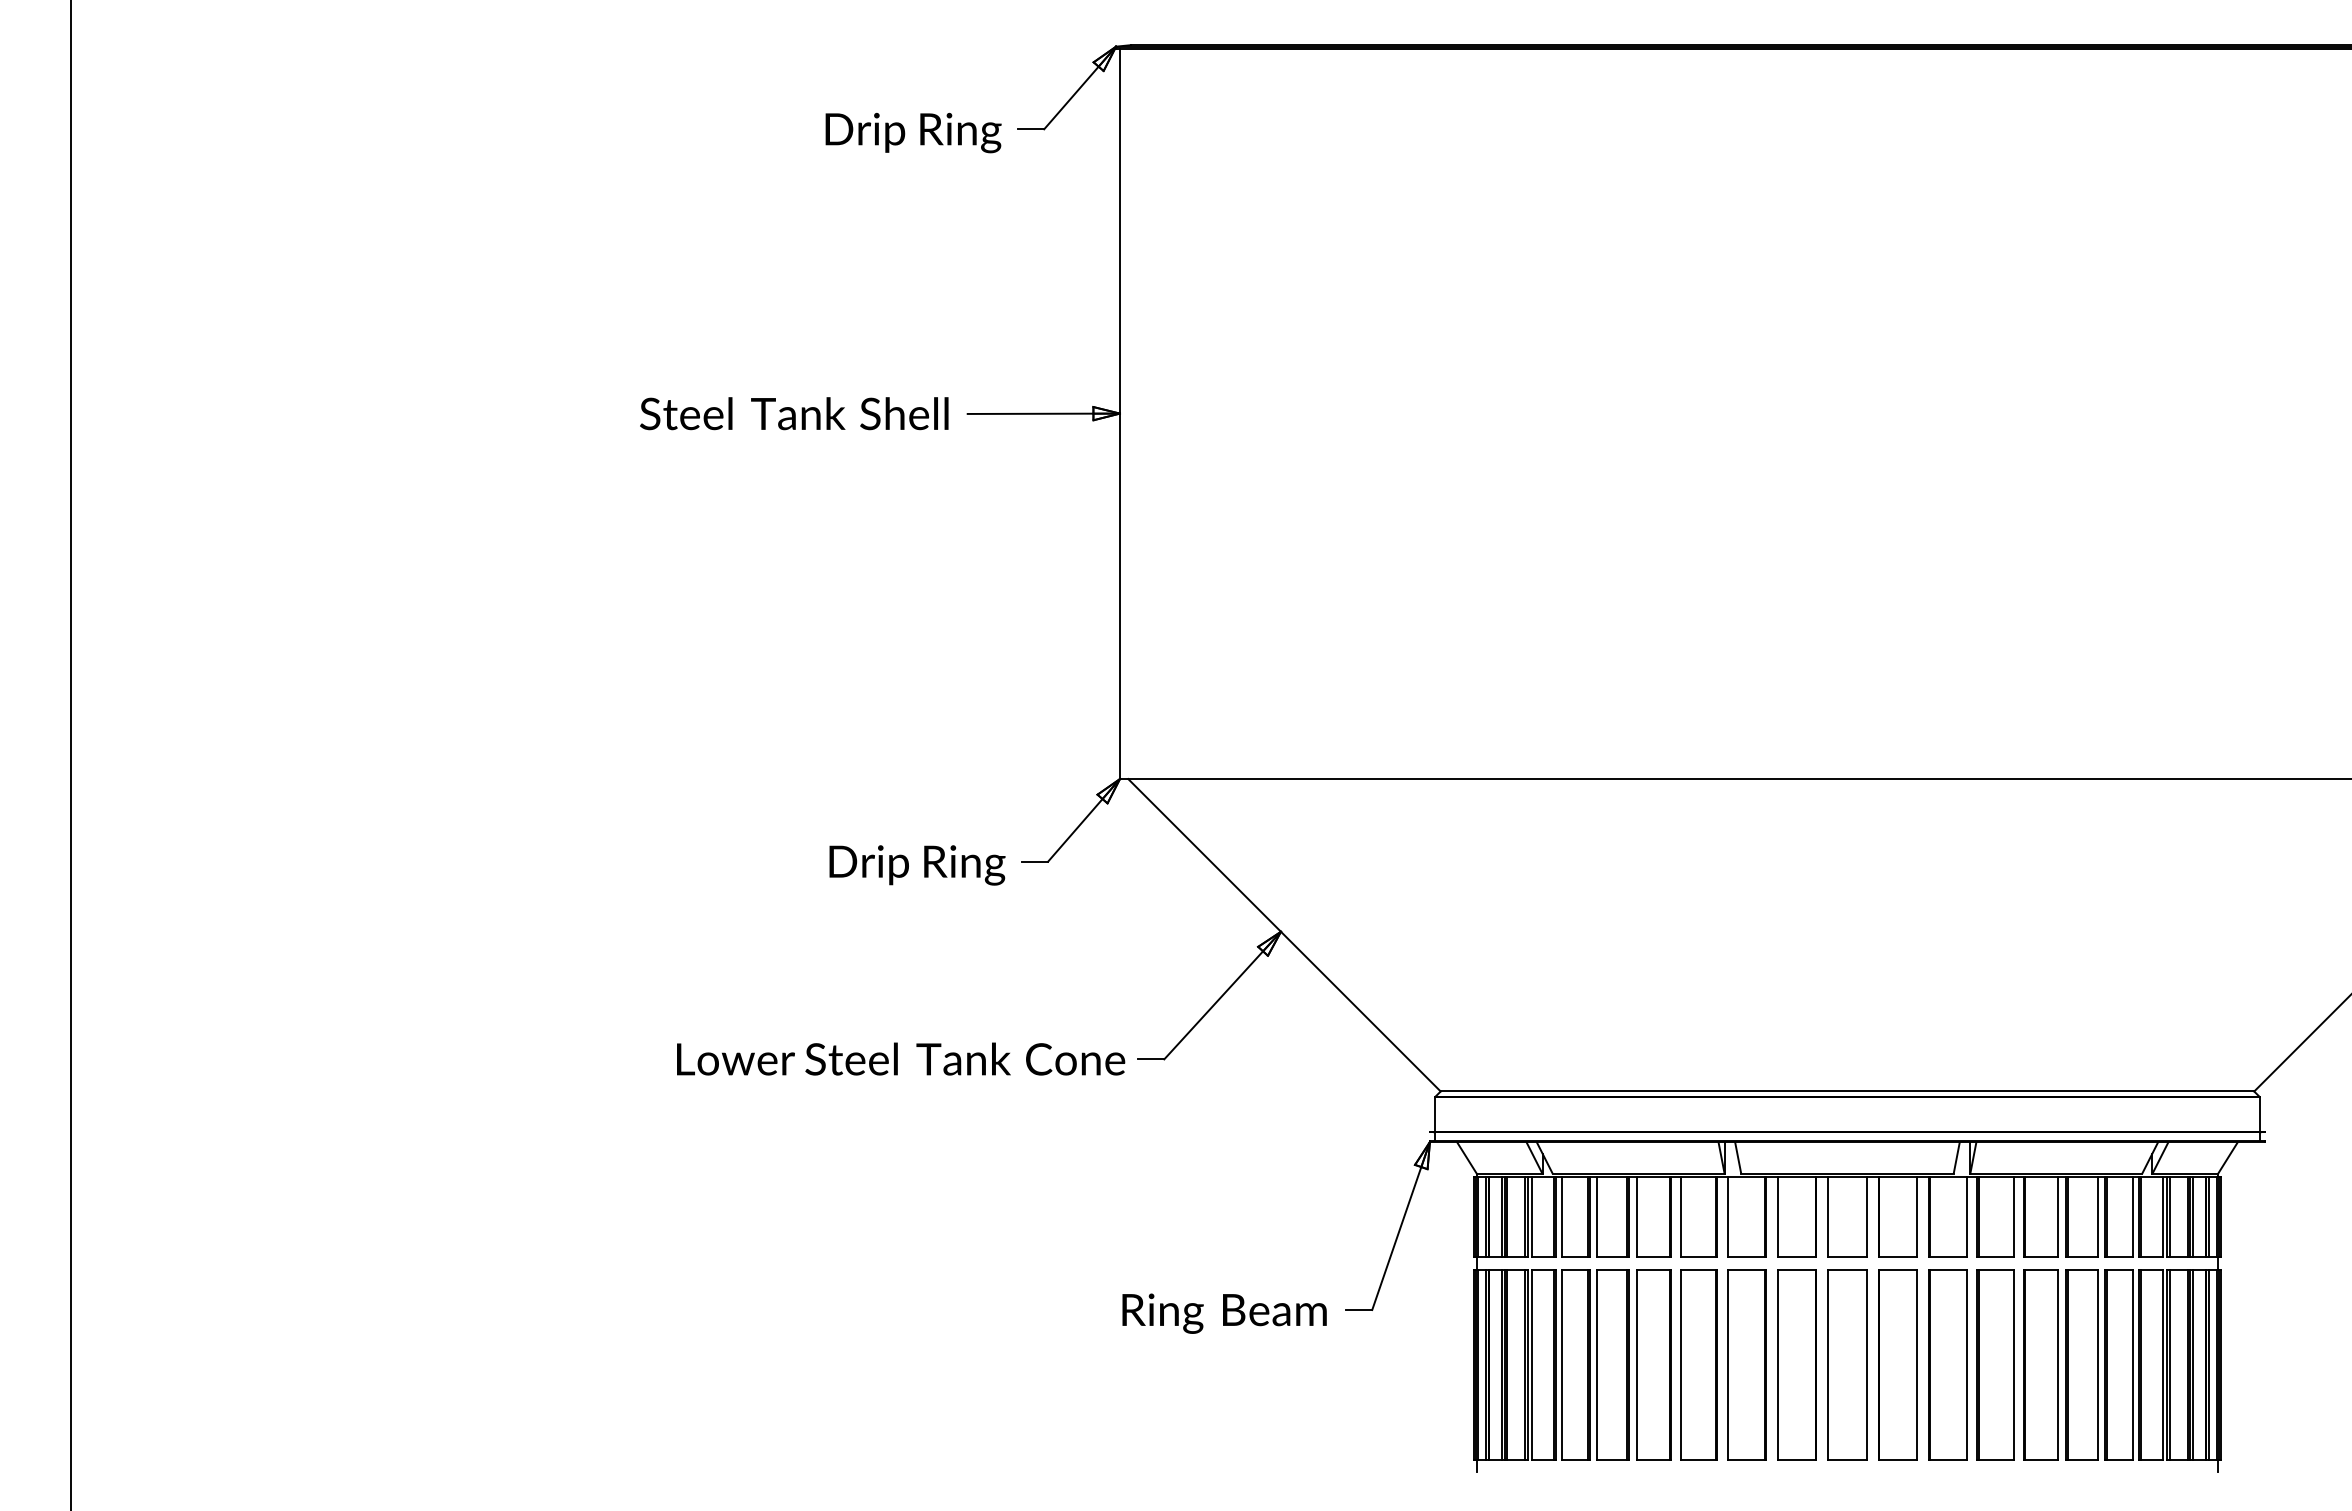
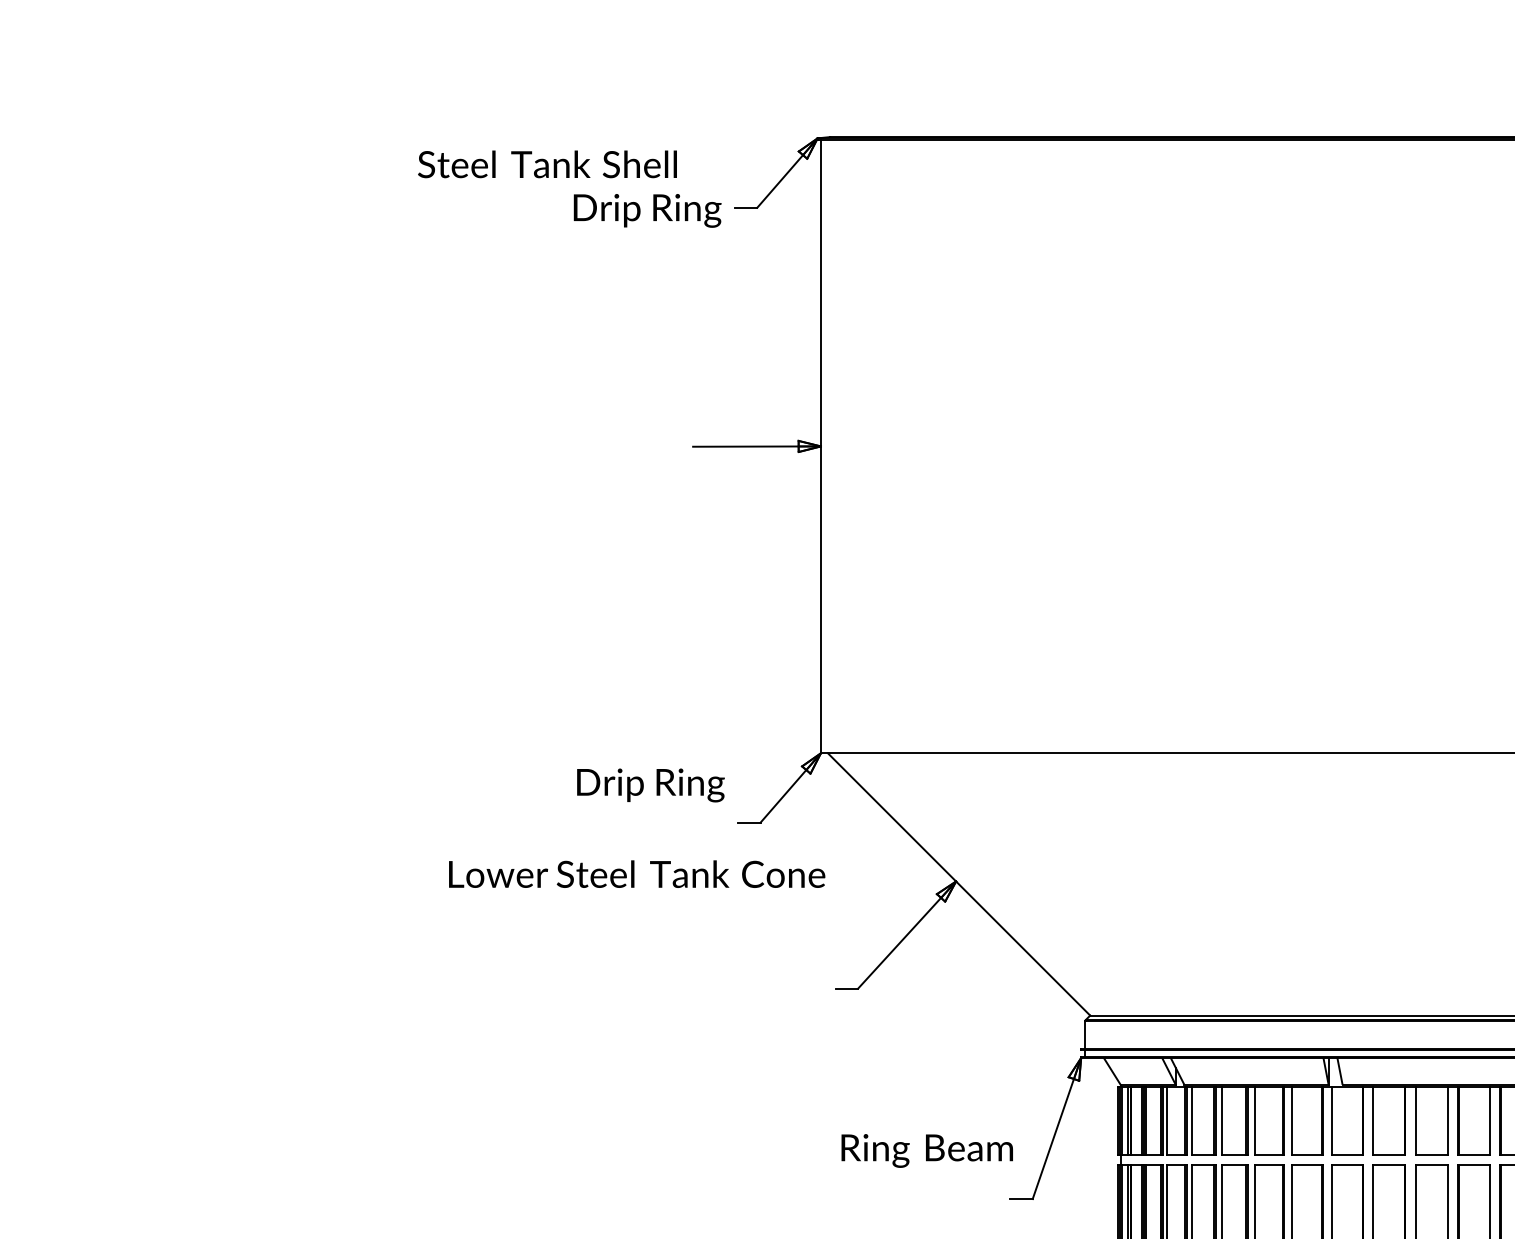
text: (794, 413) -> (547, 164), moved
text: (917, 865) -> (650, 785), moved
text: (901, 1058) -> (637, 873), moved
text: (1224, 1313) -> (927, 1150), moved

